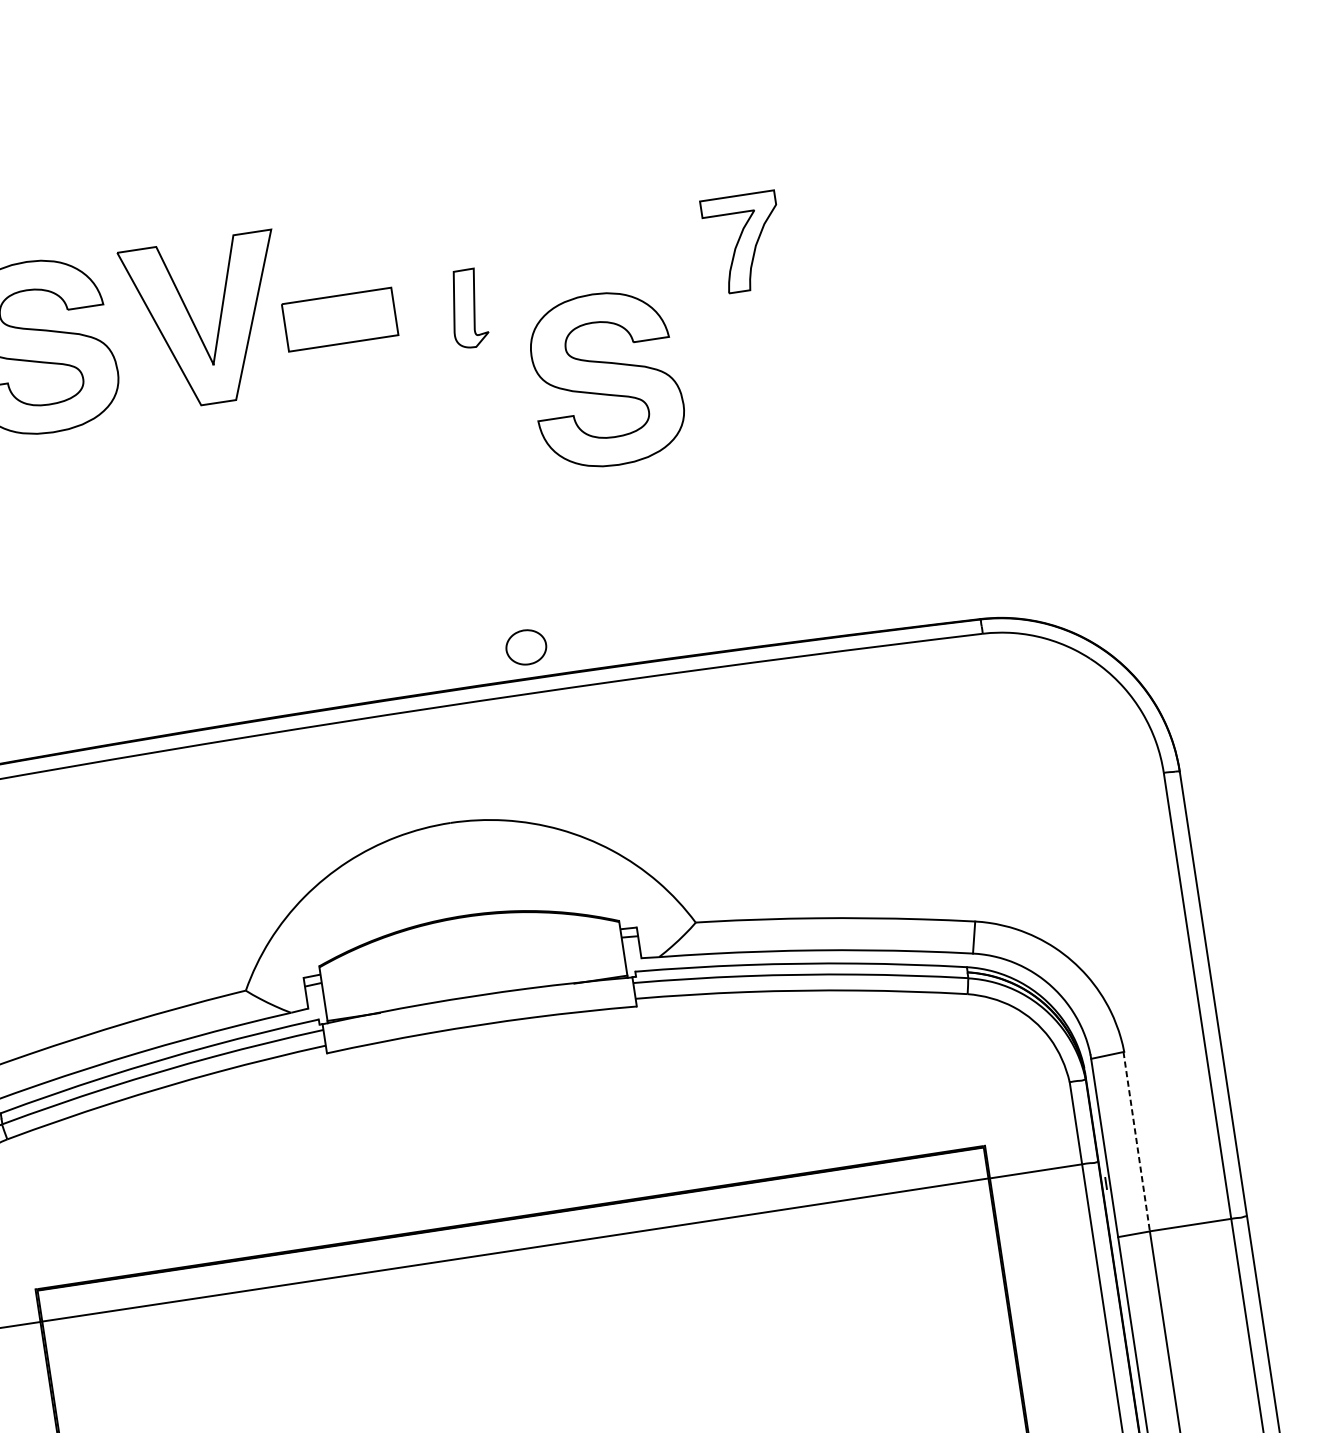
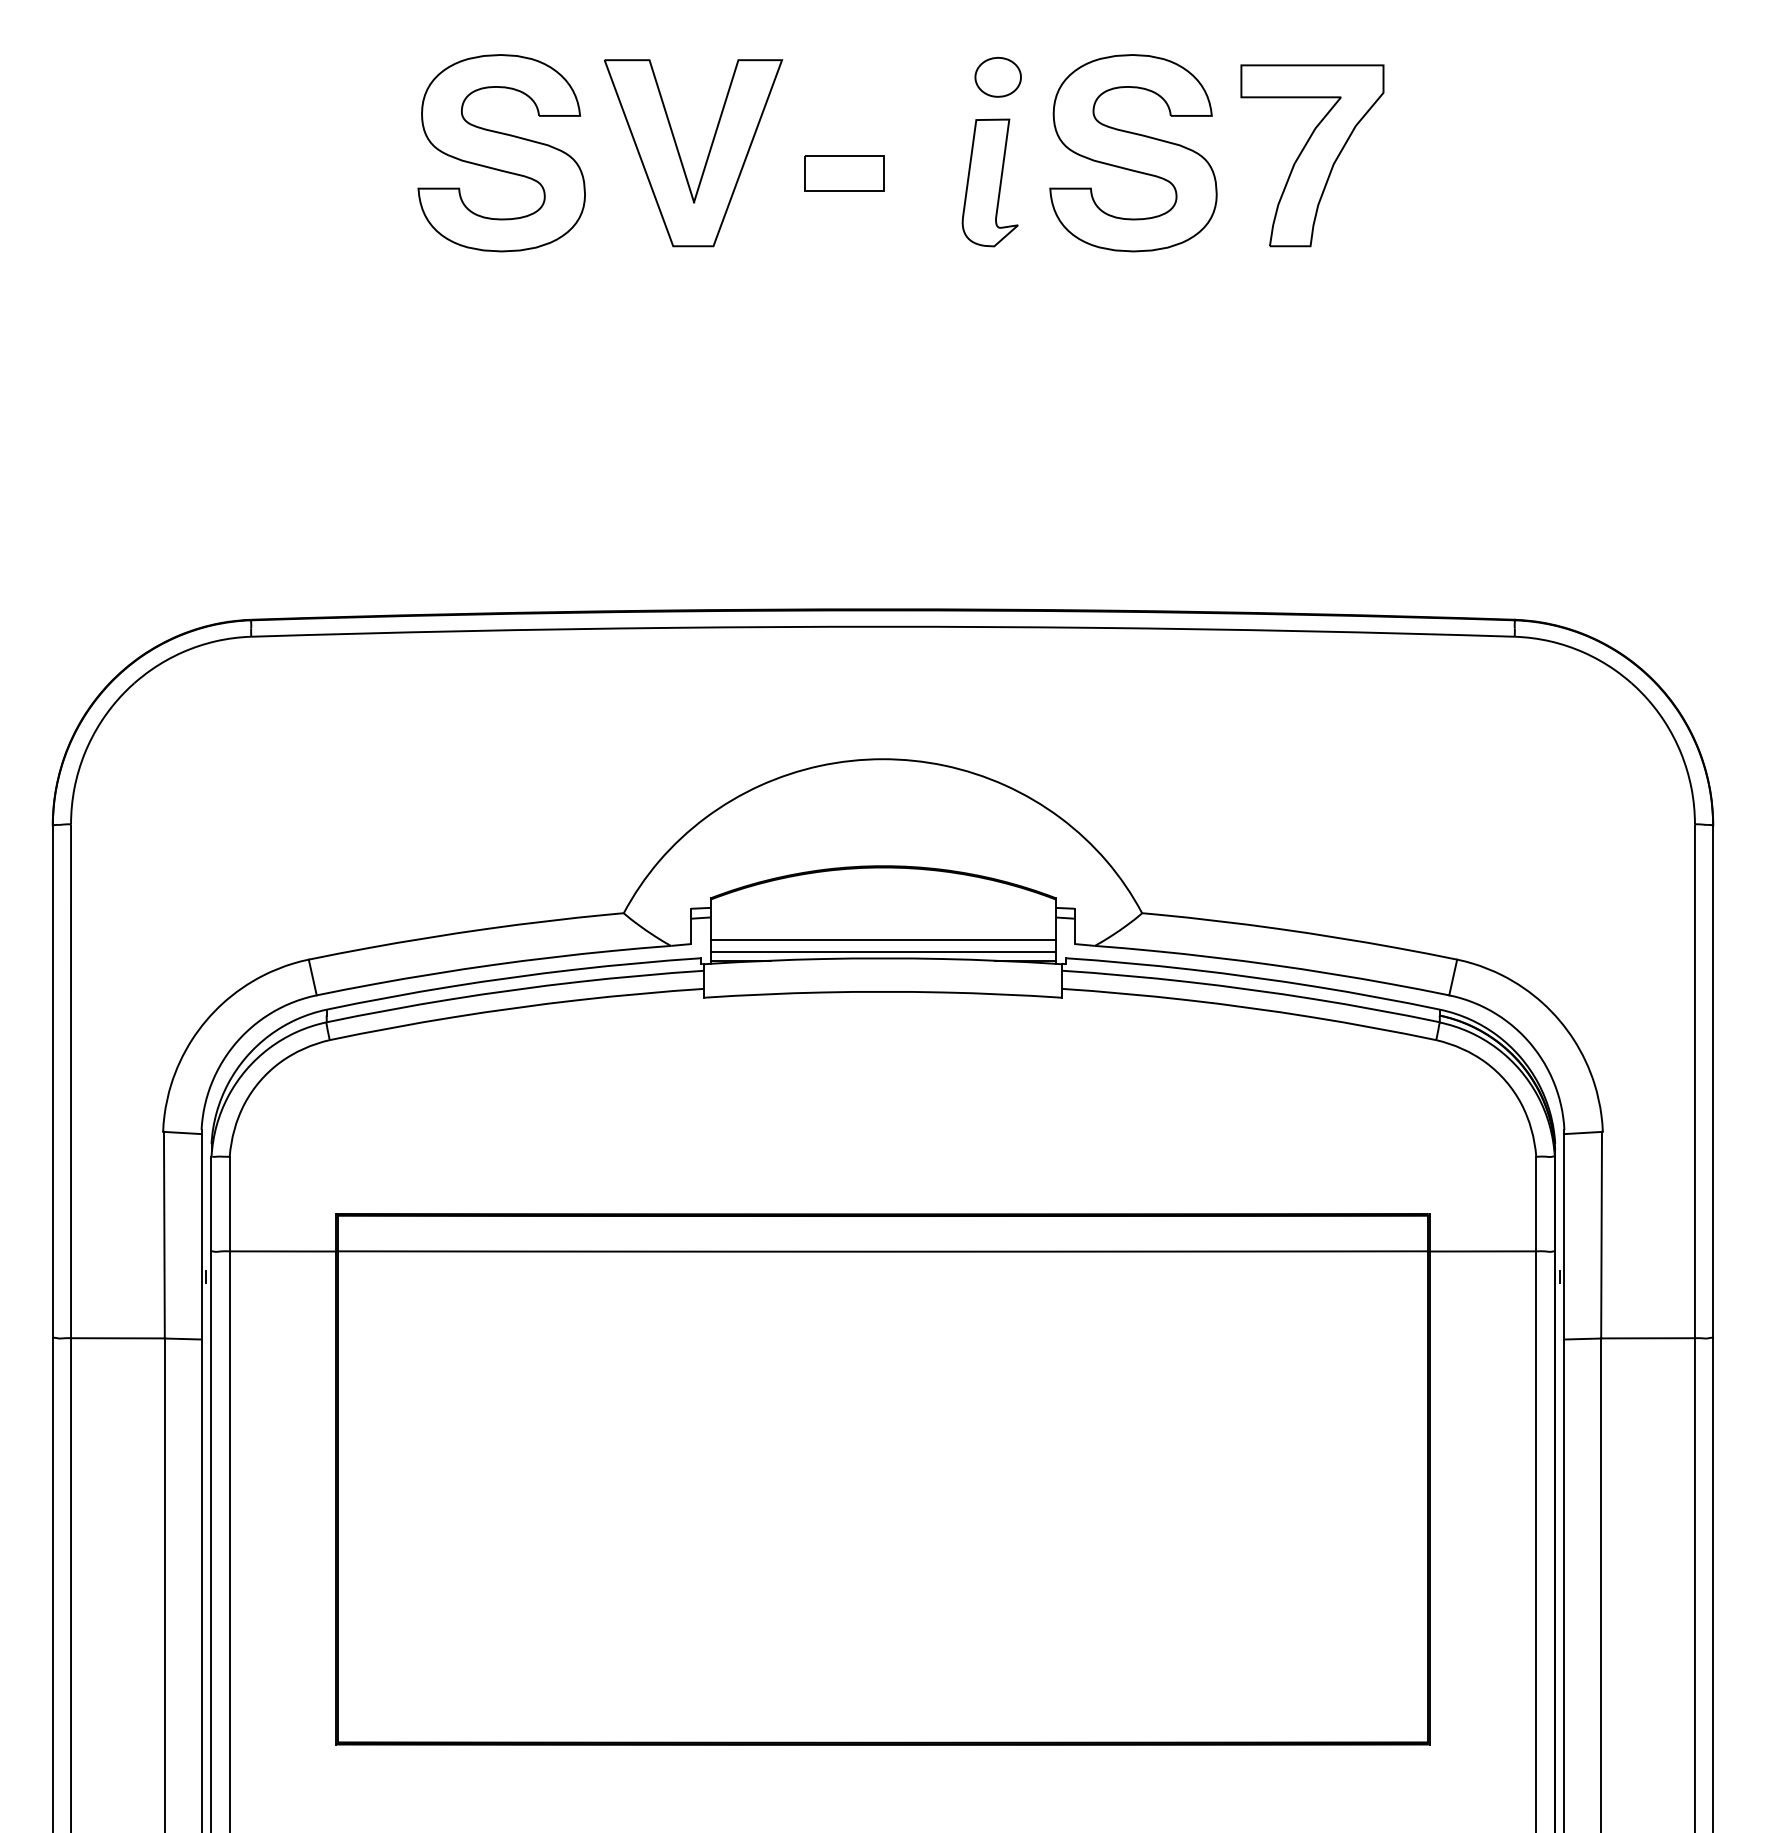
part: (744, 242) -> (1312, 155), size x1.67
part: (467, 308) -> (989, 182), size x1.43
part: (340, 319) -> (844, 173), size x0.62
part: (605, 379) -> (1133, 153), moved
part: (525, 646) -> (997, 76), moved
line: (474, 980) -> (883, 940), added
line: (476, 990) -> (883, 952), added
line: (1136, 1141) -> (1601, 1235), dashed -> solid

